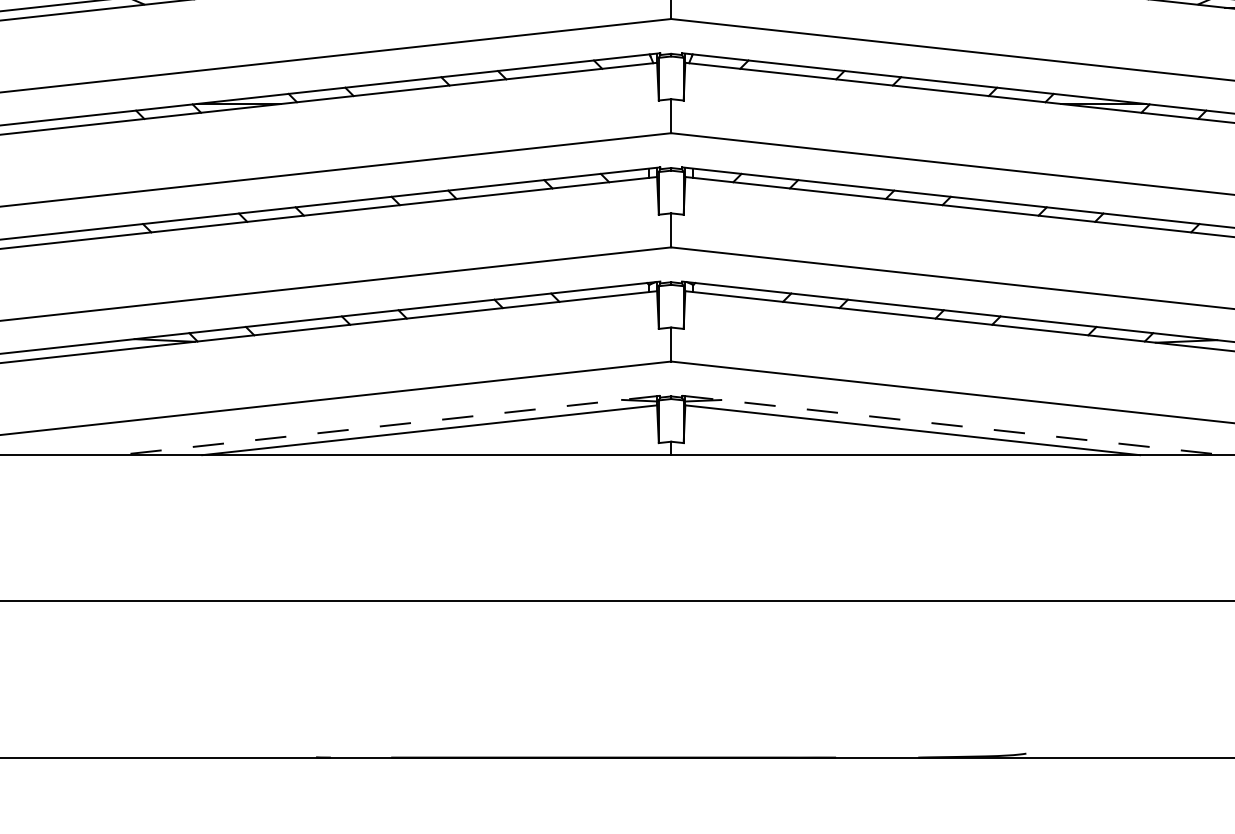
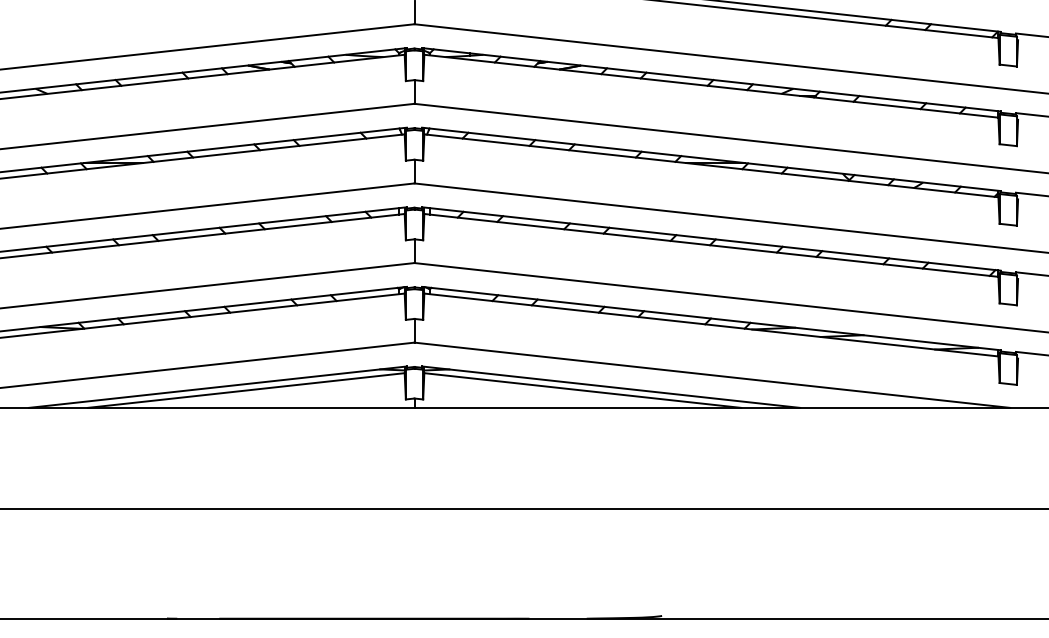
line: (388, 425) -> (217, 387), dashed -> solid
line: (953, 425) -> (611, 387), dashed -> solid

